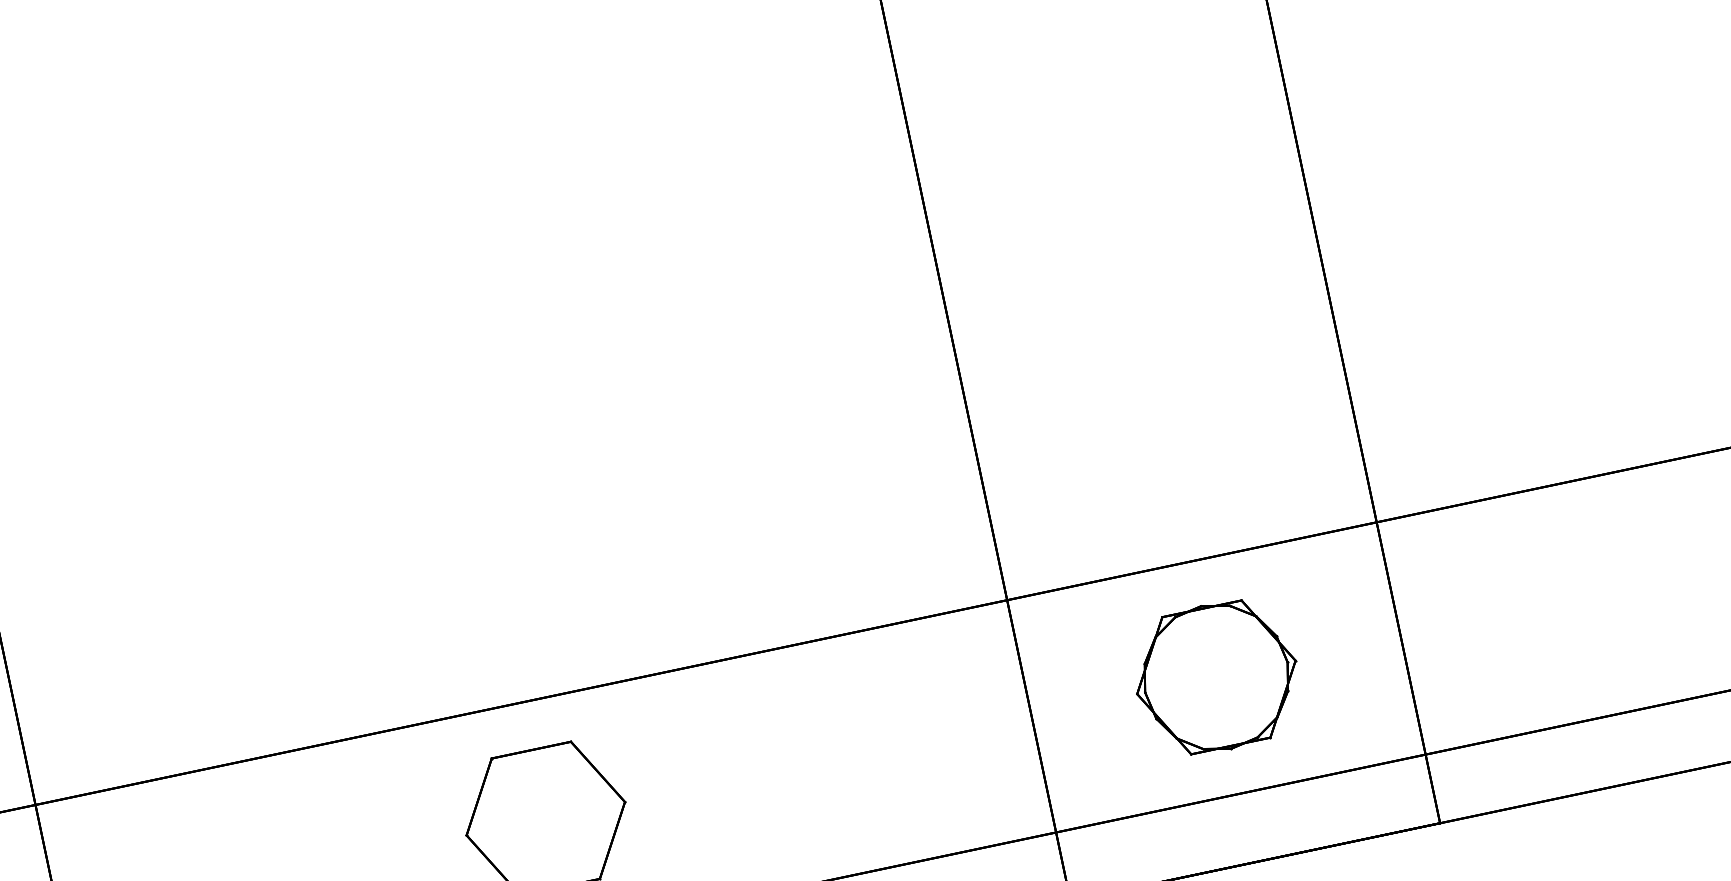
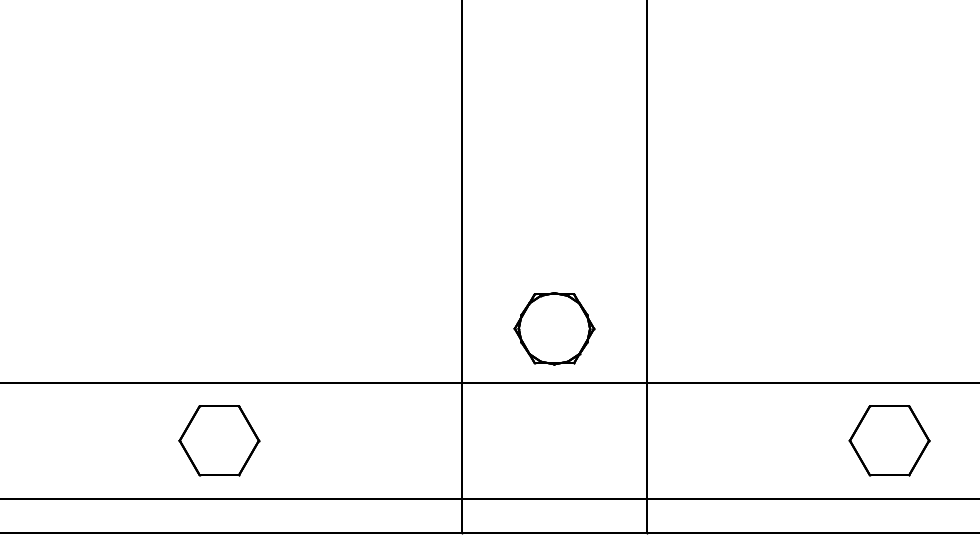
part: (1216, 676) -> (554, 328), moved

